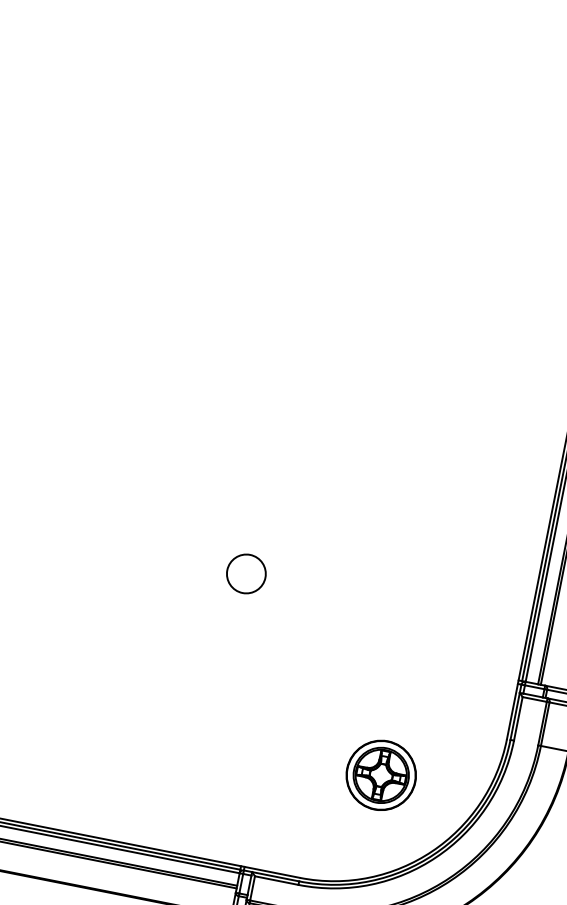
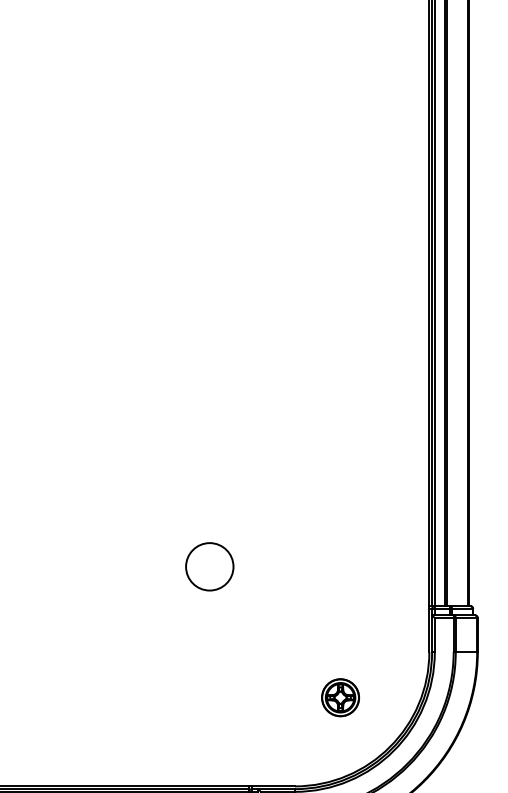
circle: (246, 573) -> (209, 566), size x1.6
part: (381, 775) -> (340, 697), size x0.7

